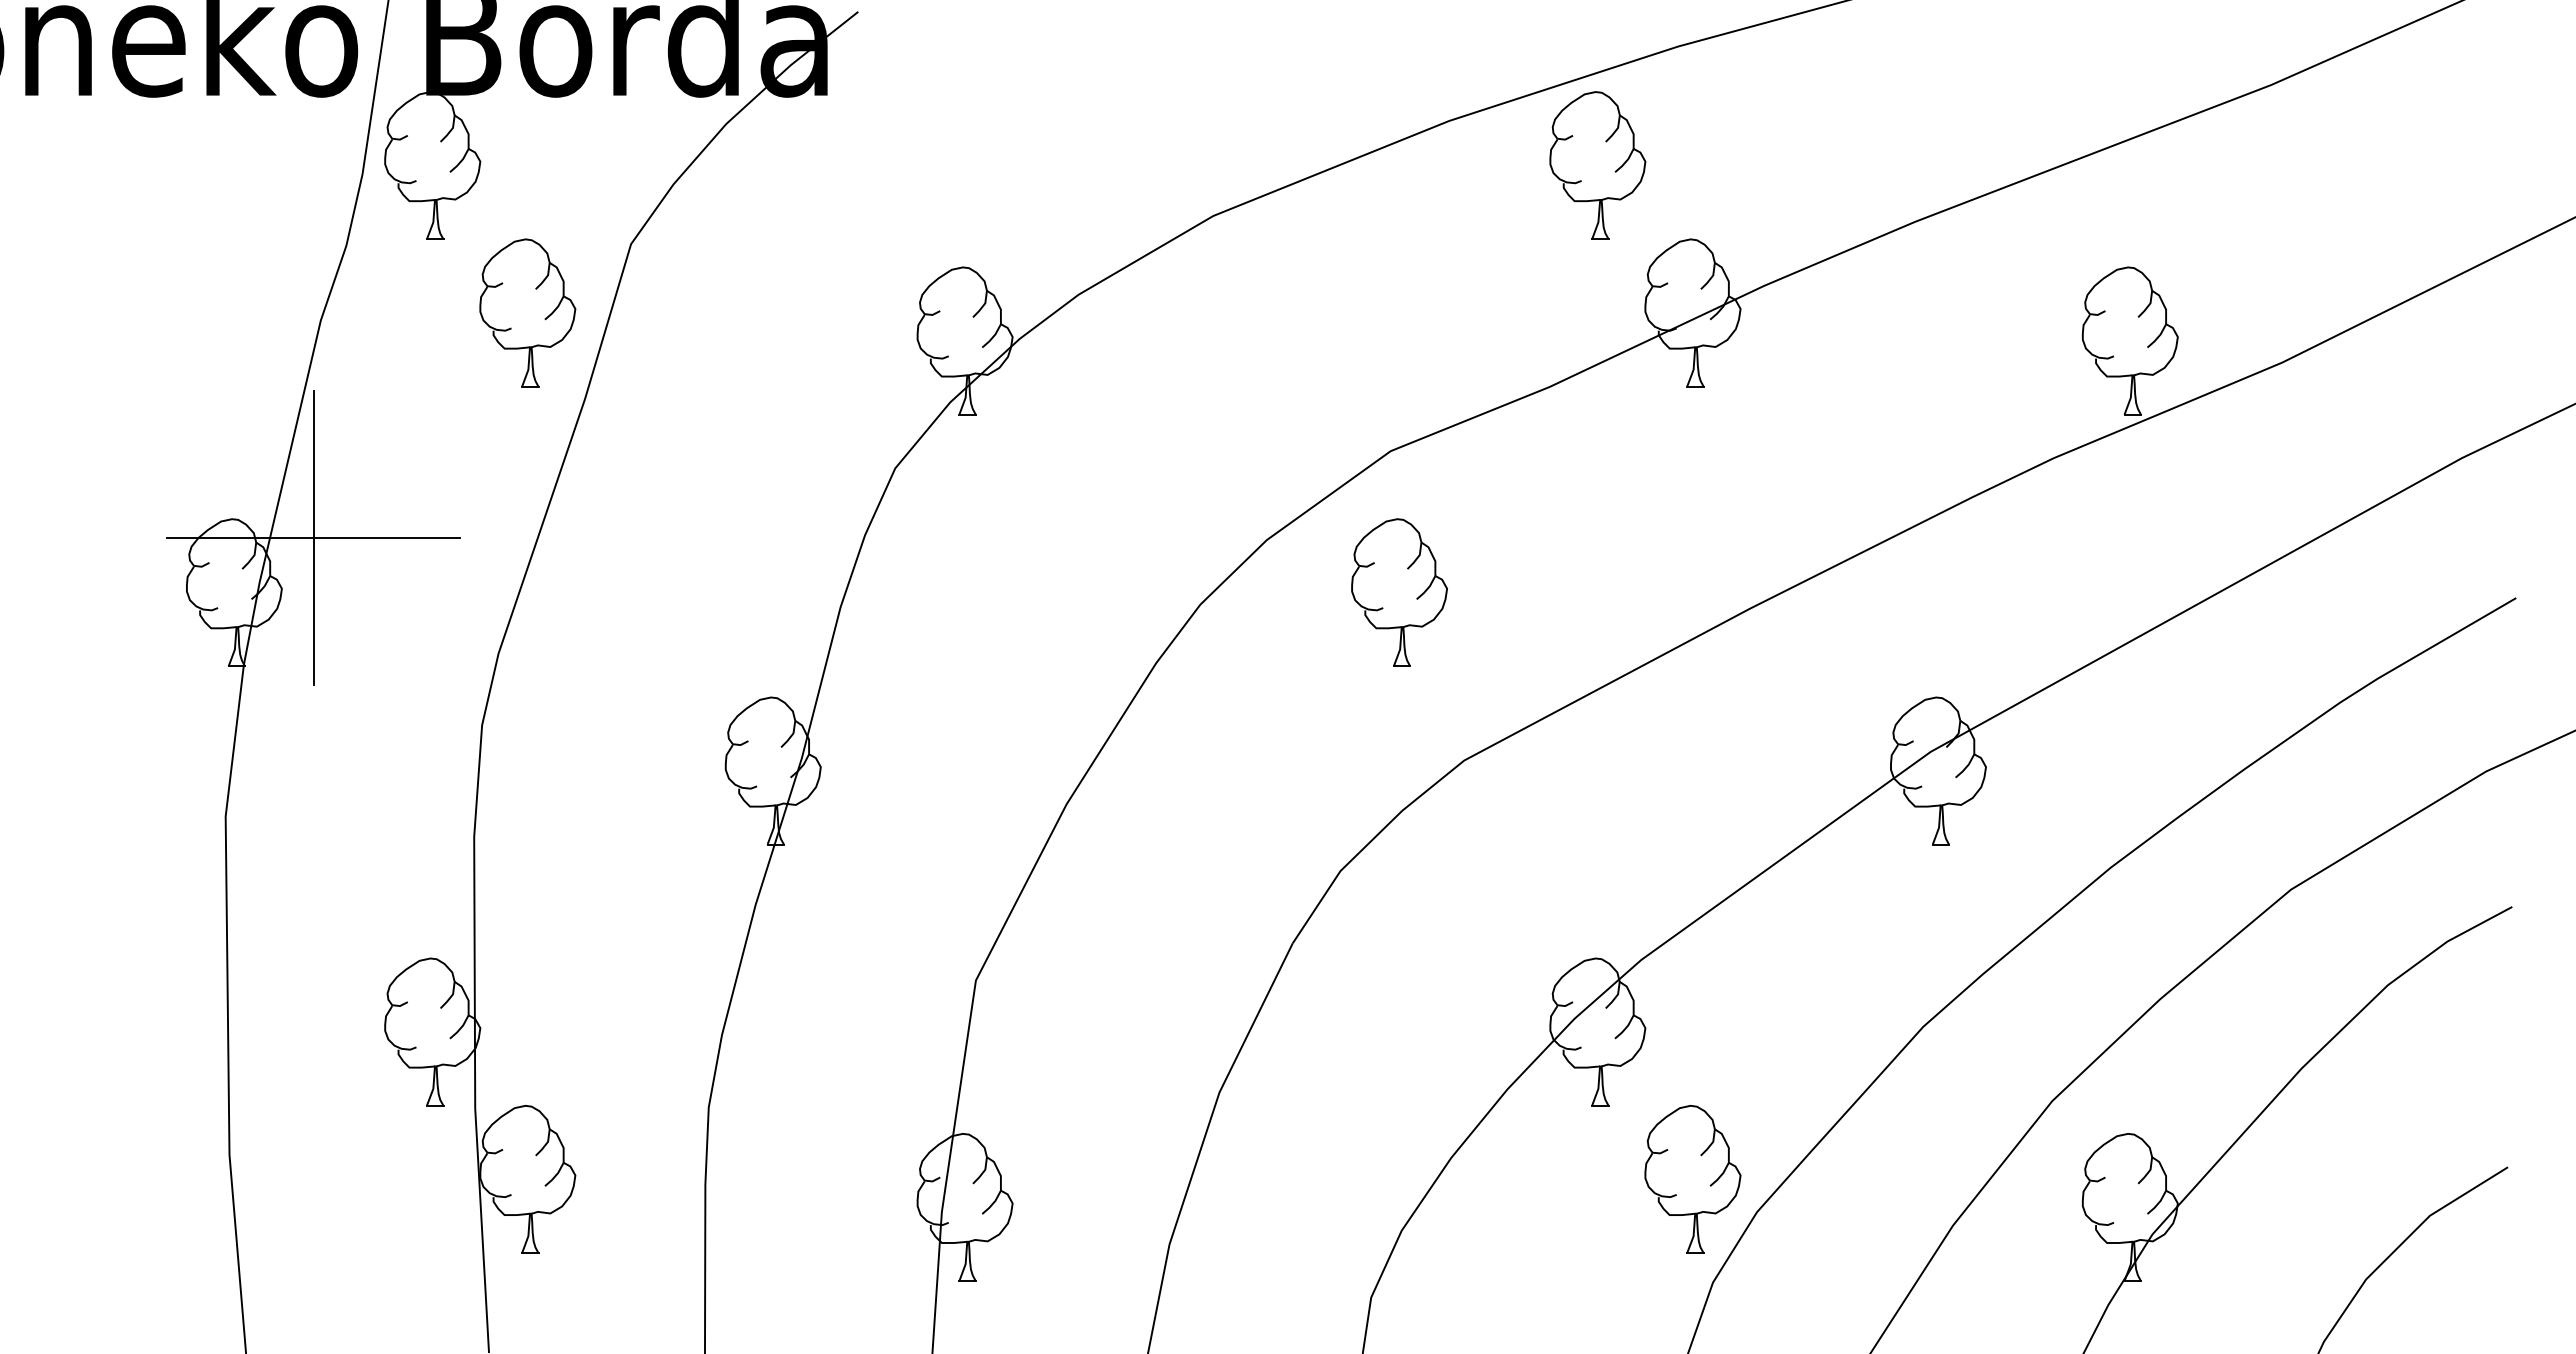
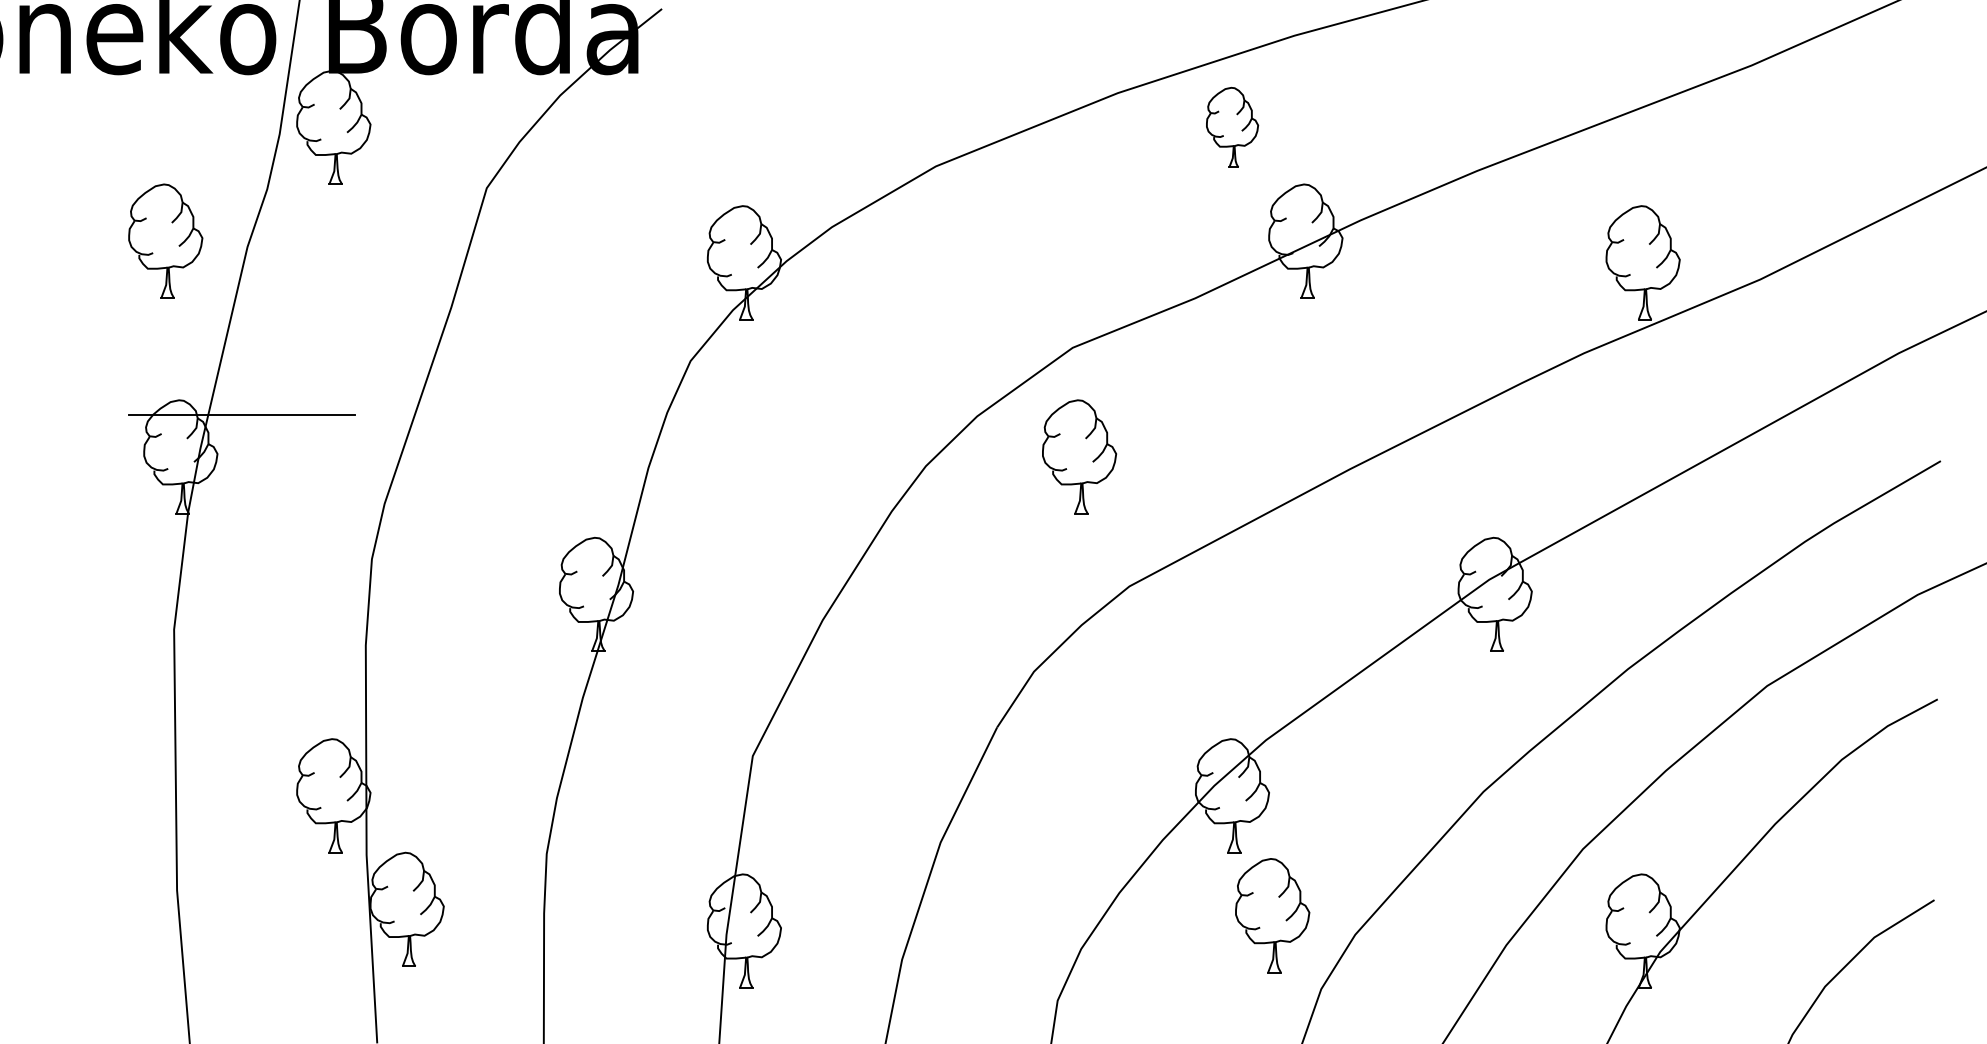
part: (1597, 165) -> (1232, 127), size x0.7
part: (527, 312) -> (165, 240), moved
line: (313, 538) -> (241, 415), removed
part: (1692, 1179) -> (1272, 915), moved

